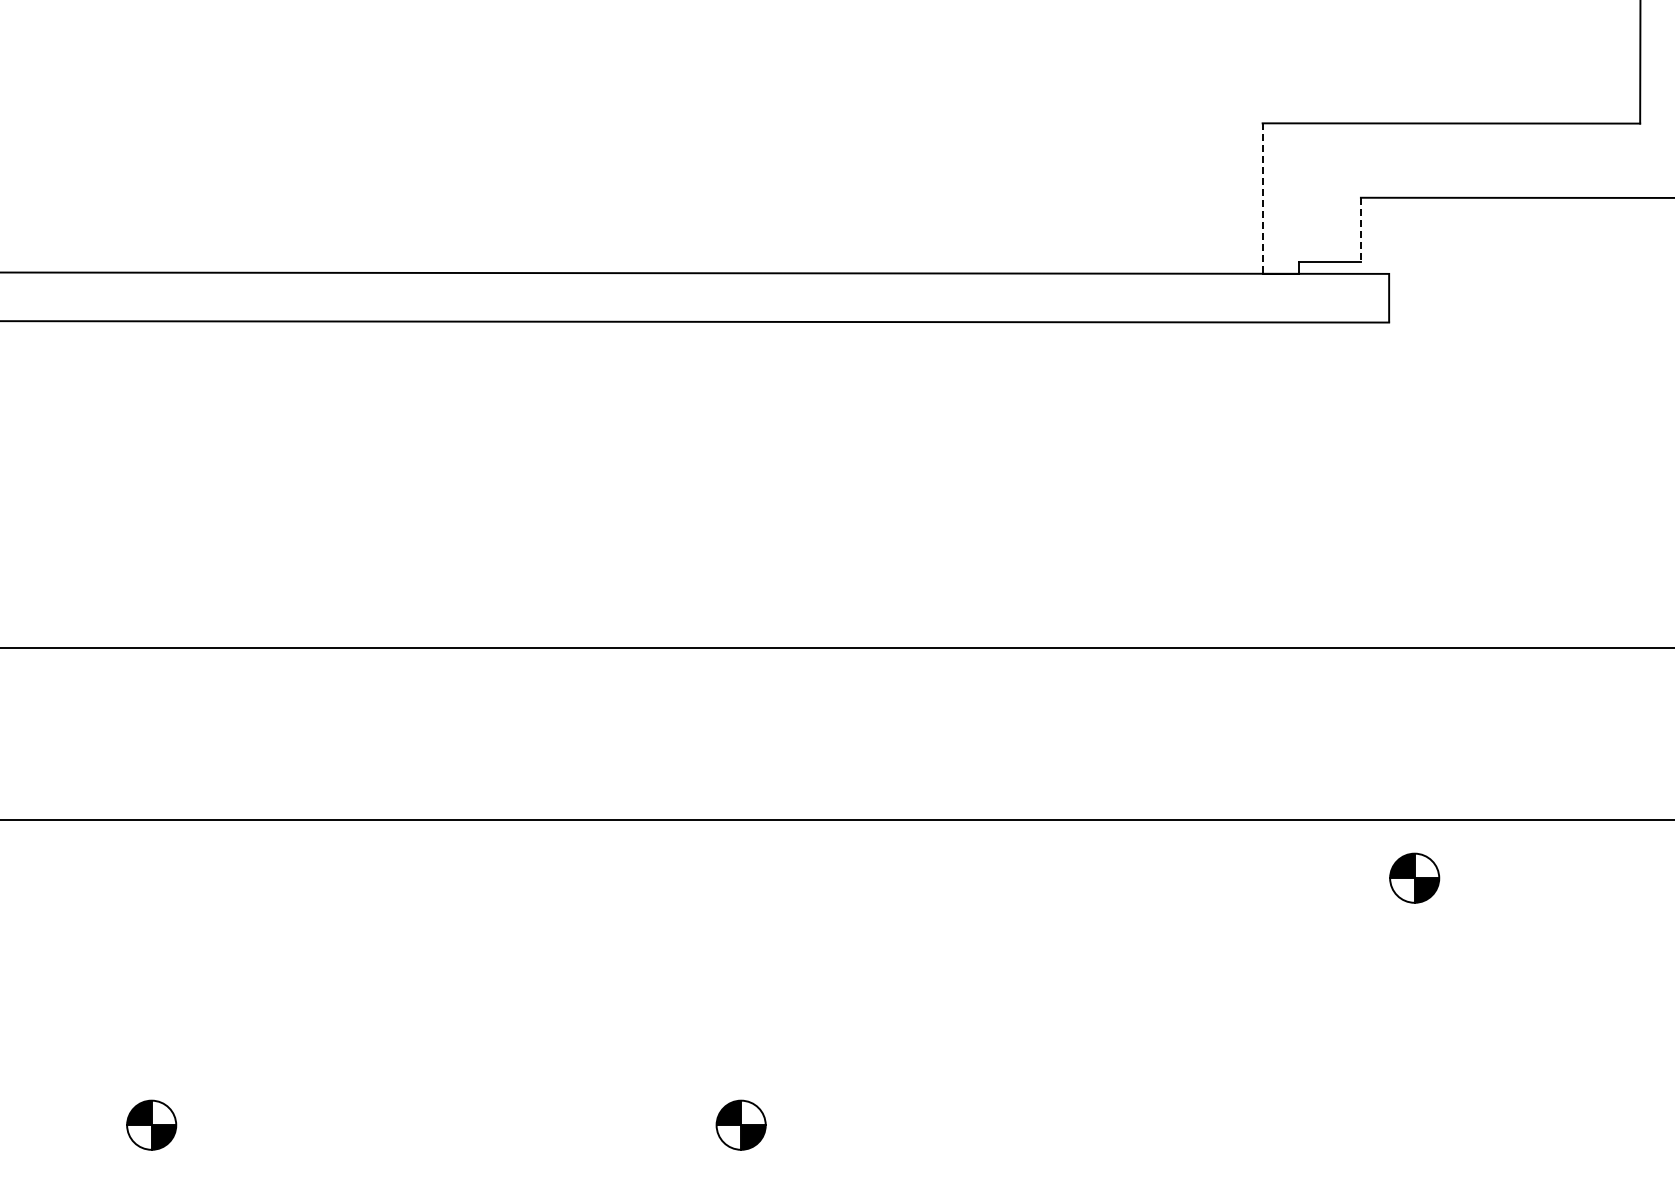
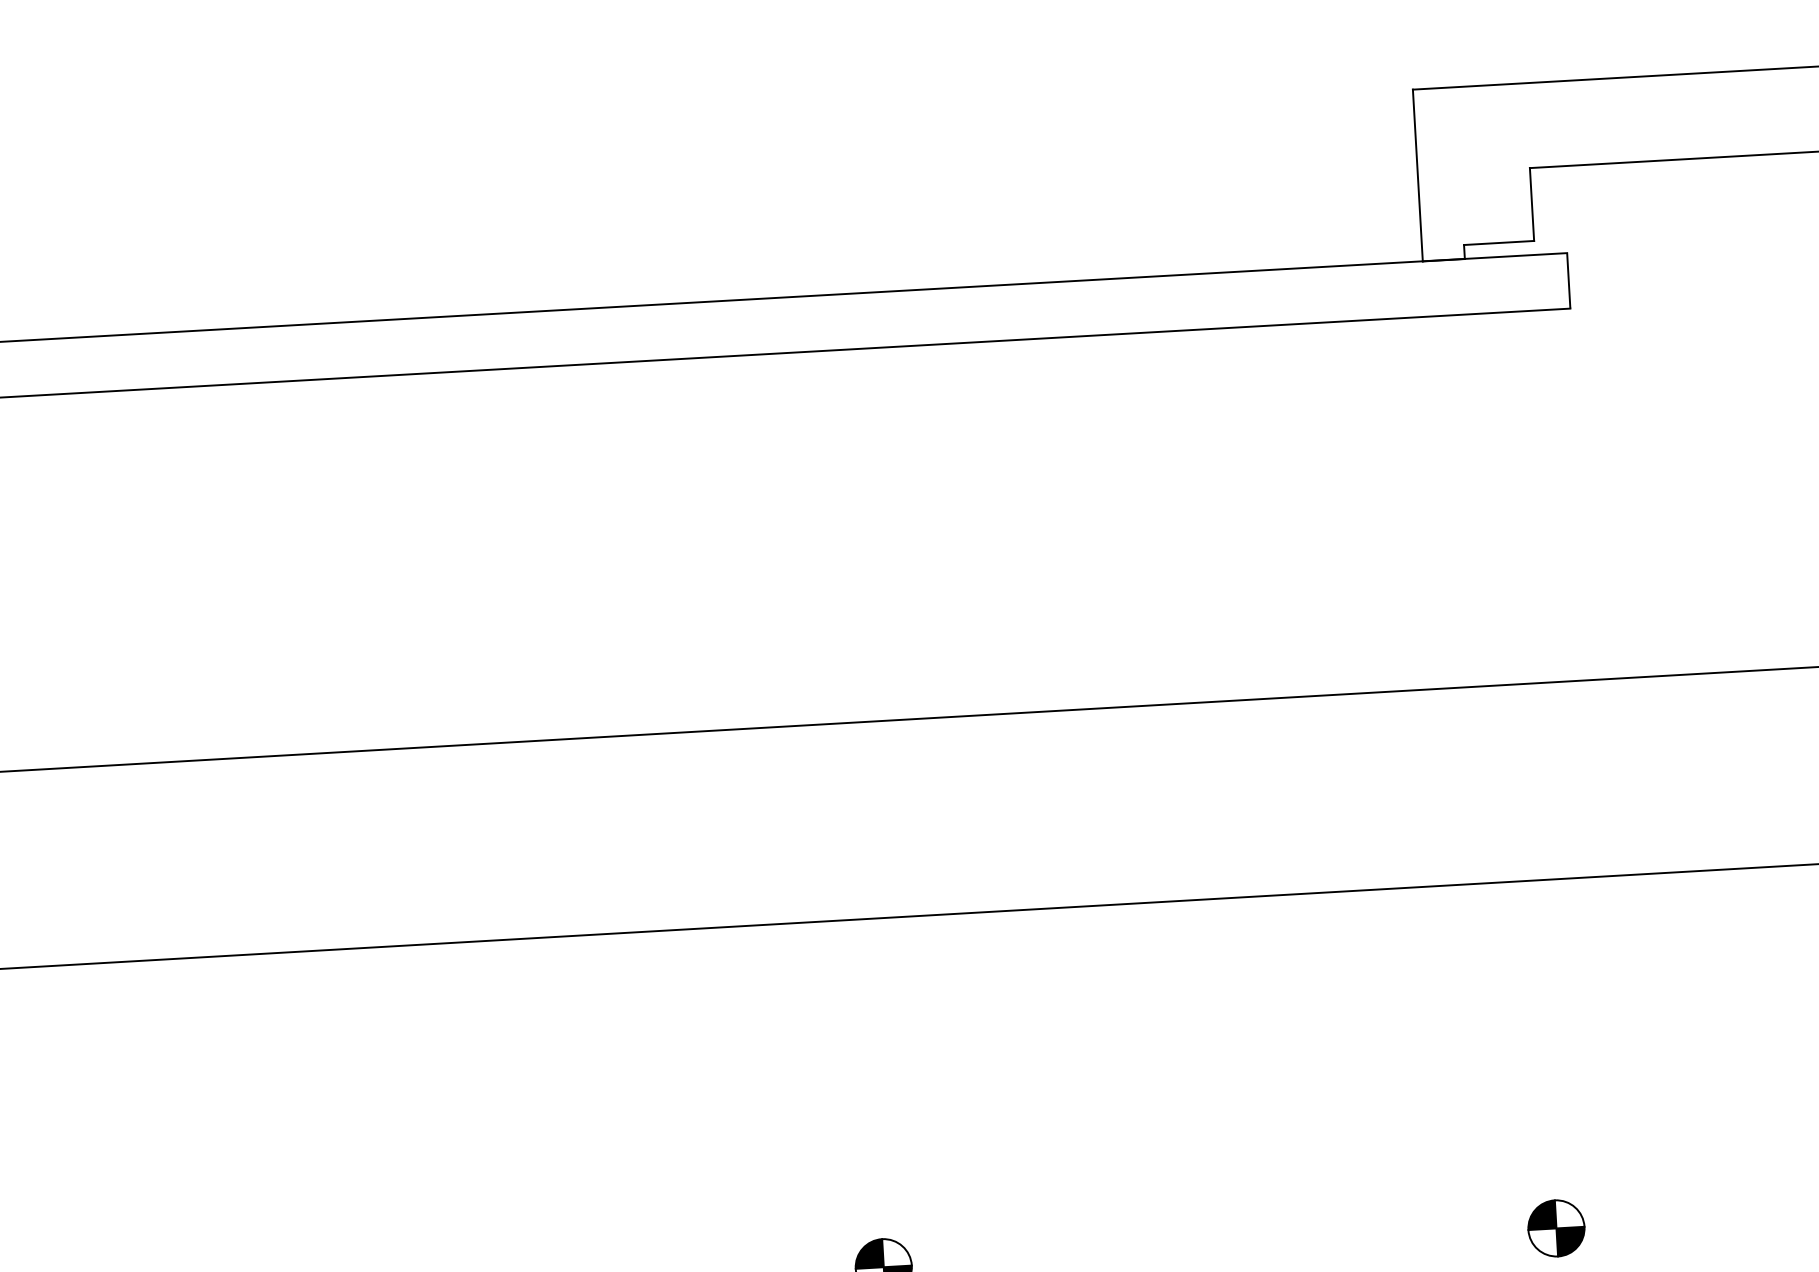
line: (1262, 199) -> (1417, 176), dashed -> solid
line: (1360, 229) -> (1531, 204), dashed -> solid
part: (1414, 877) -> (1556, 1227), moved

